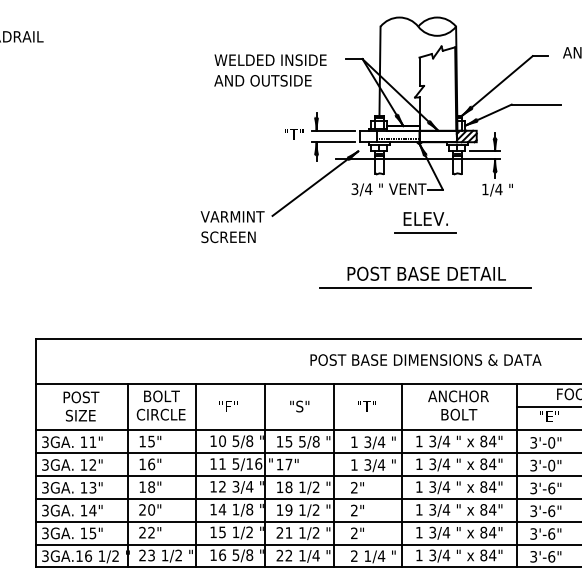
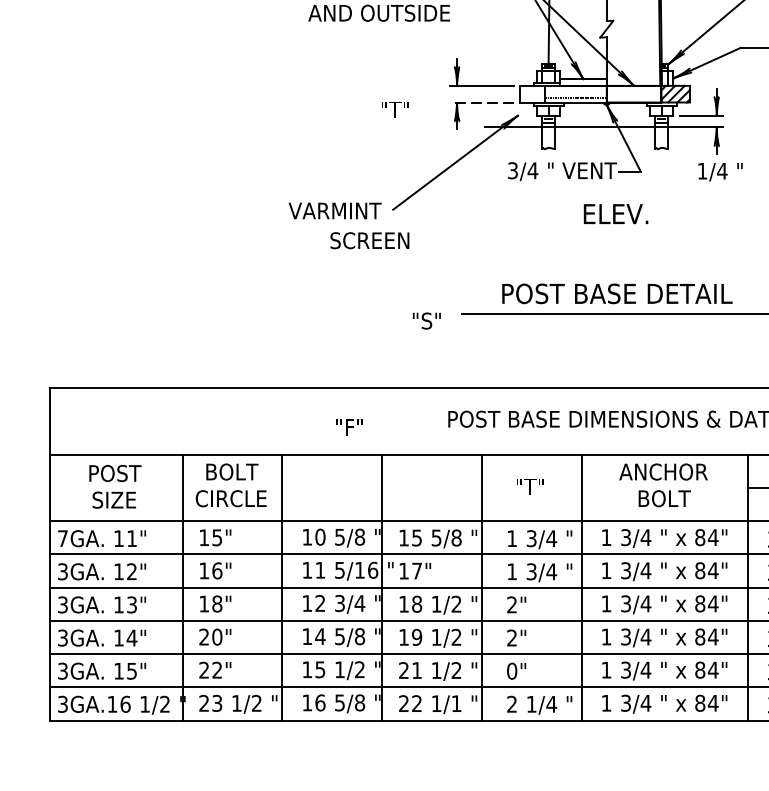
text: (294, 134) -> (395, 110), moved
line: (333, 142) -> (481, 102), solid -> dashed
line: (425, 233) -> (615, 235), removed
text: (228, 237) -> (369, 241), moved
text: (228, 406) -> (349, 427), moved
text: (299, 406) -> (426, 321), moved
text: (45, 442) -> (63, 539), 3GA. -> 7GA.
text: (235, 509) -> (339, 636), 1/8 -> 5/8
text: (353, 533) -> (510, 671), 2" -> 0"
text: (315, 555) -> (455, 703), 1/4 -> 1/1

